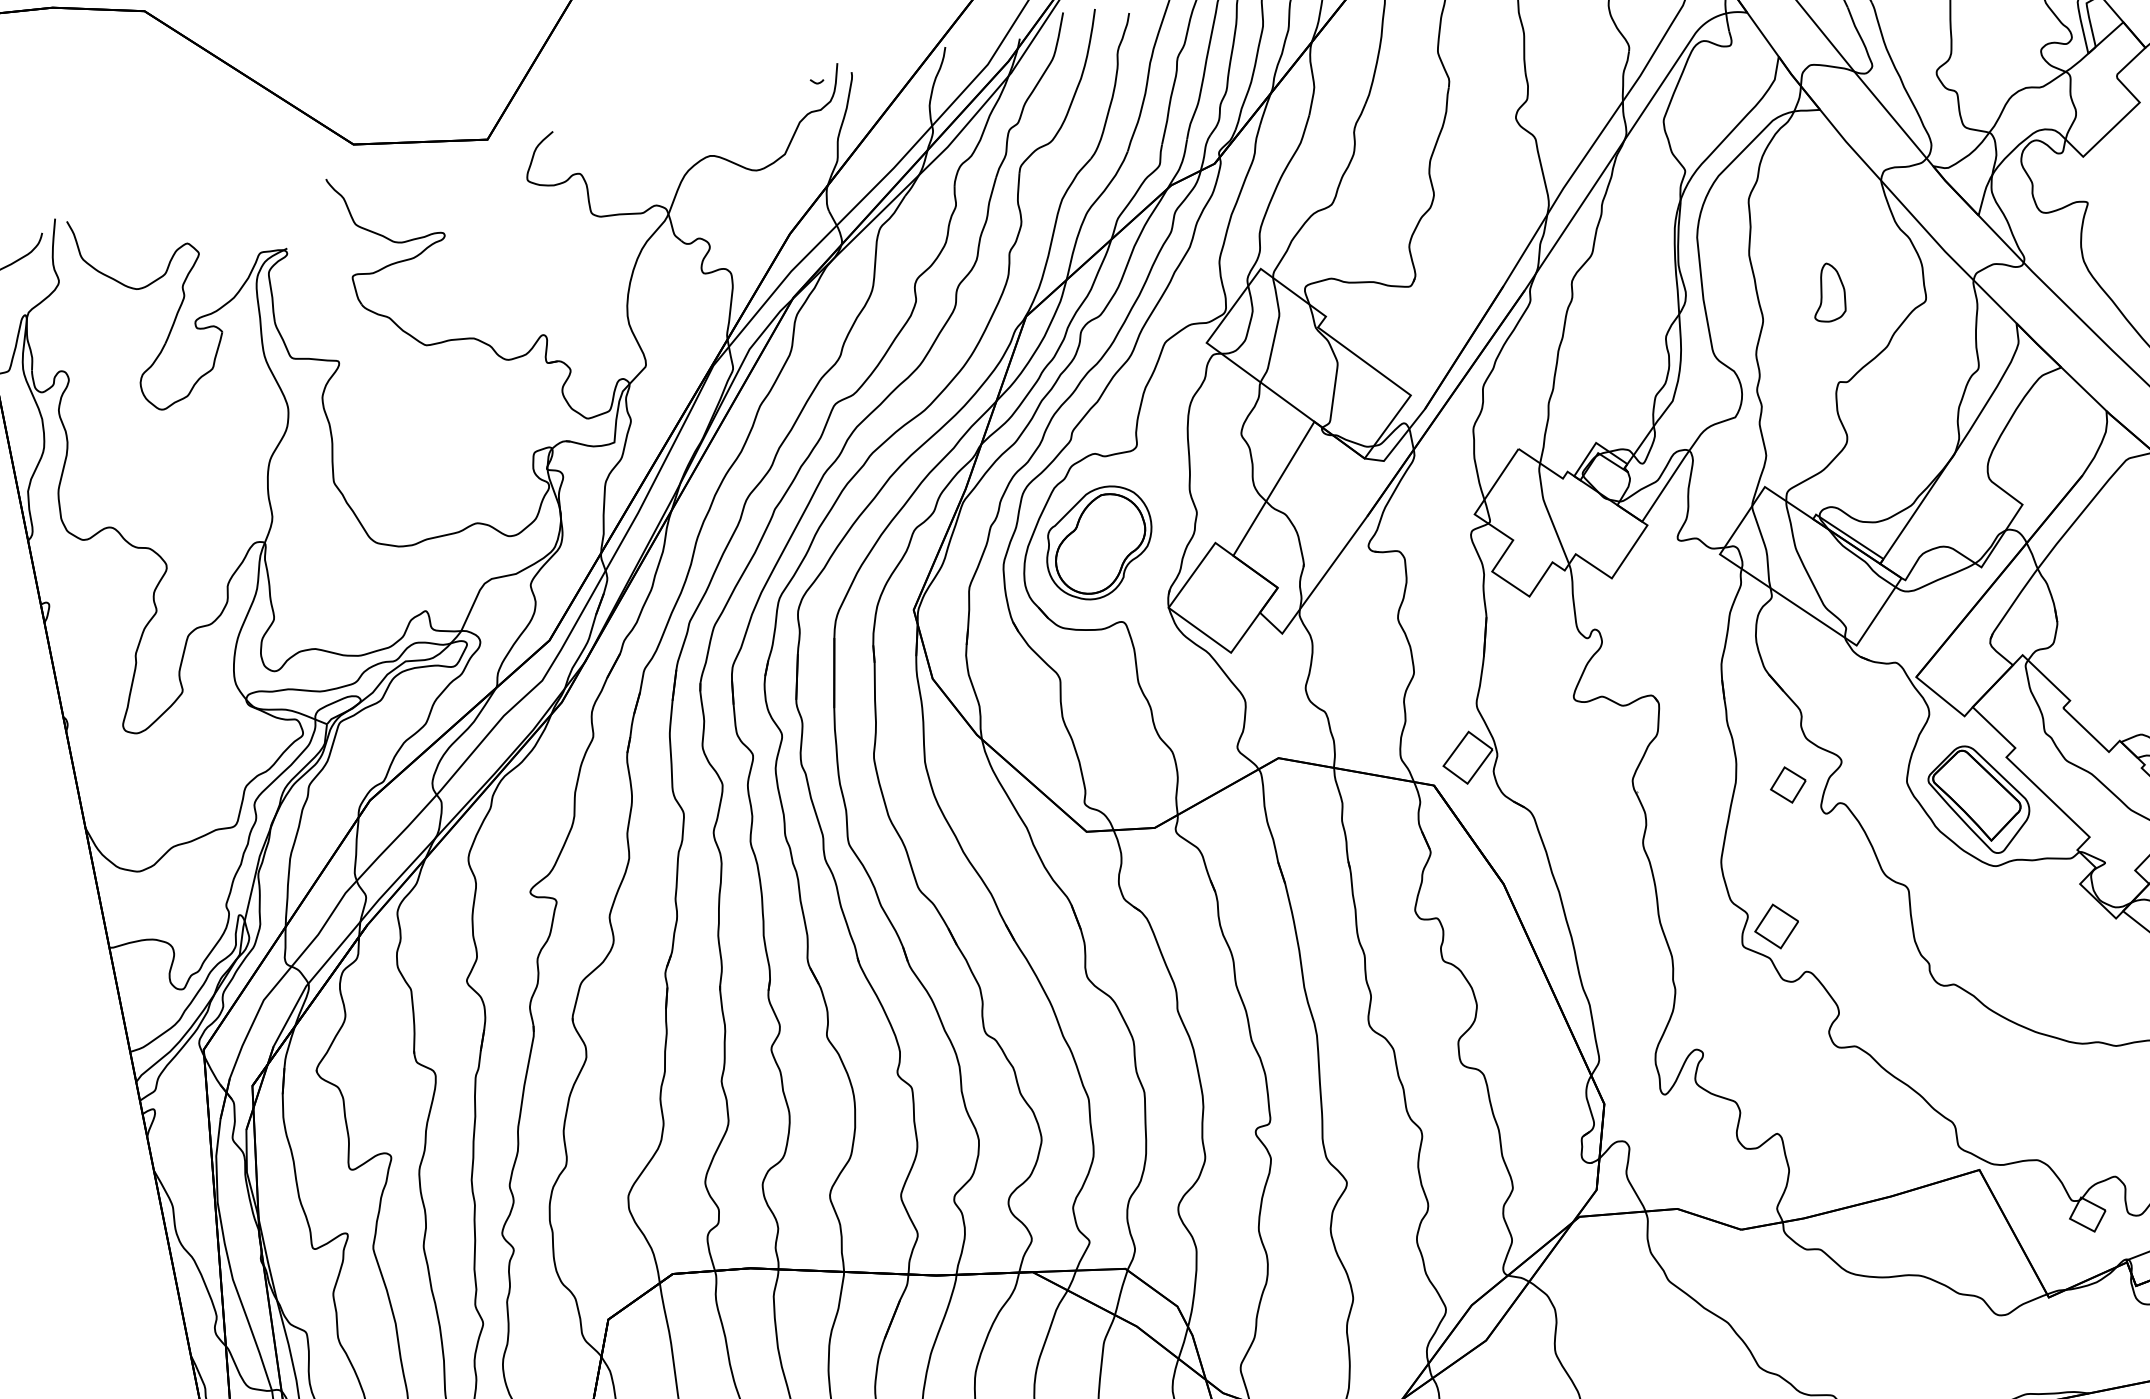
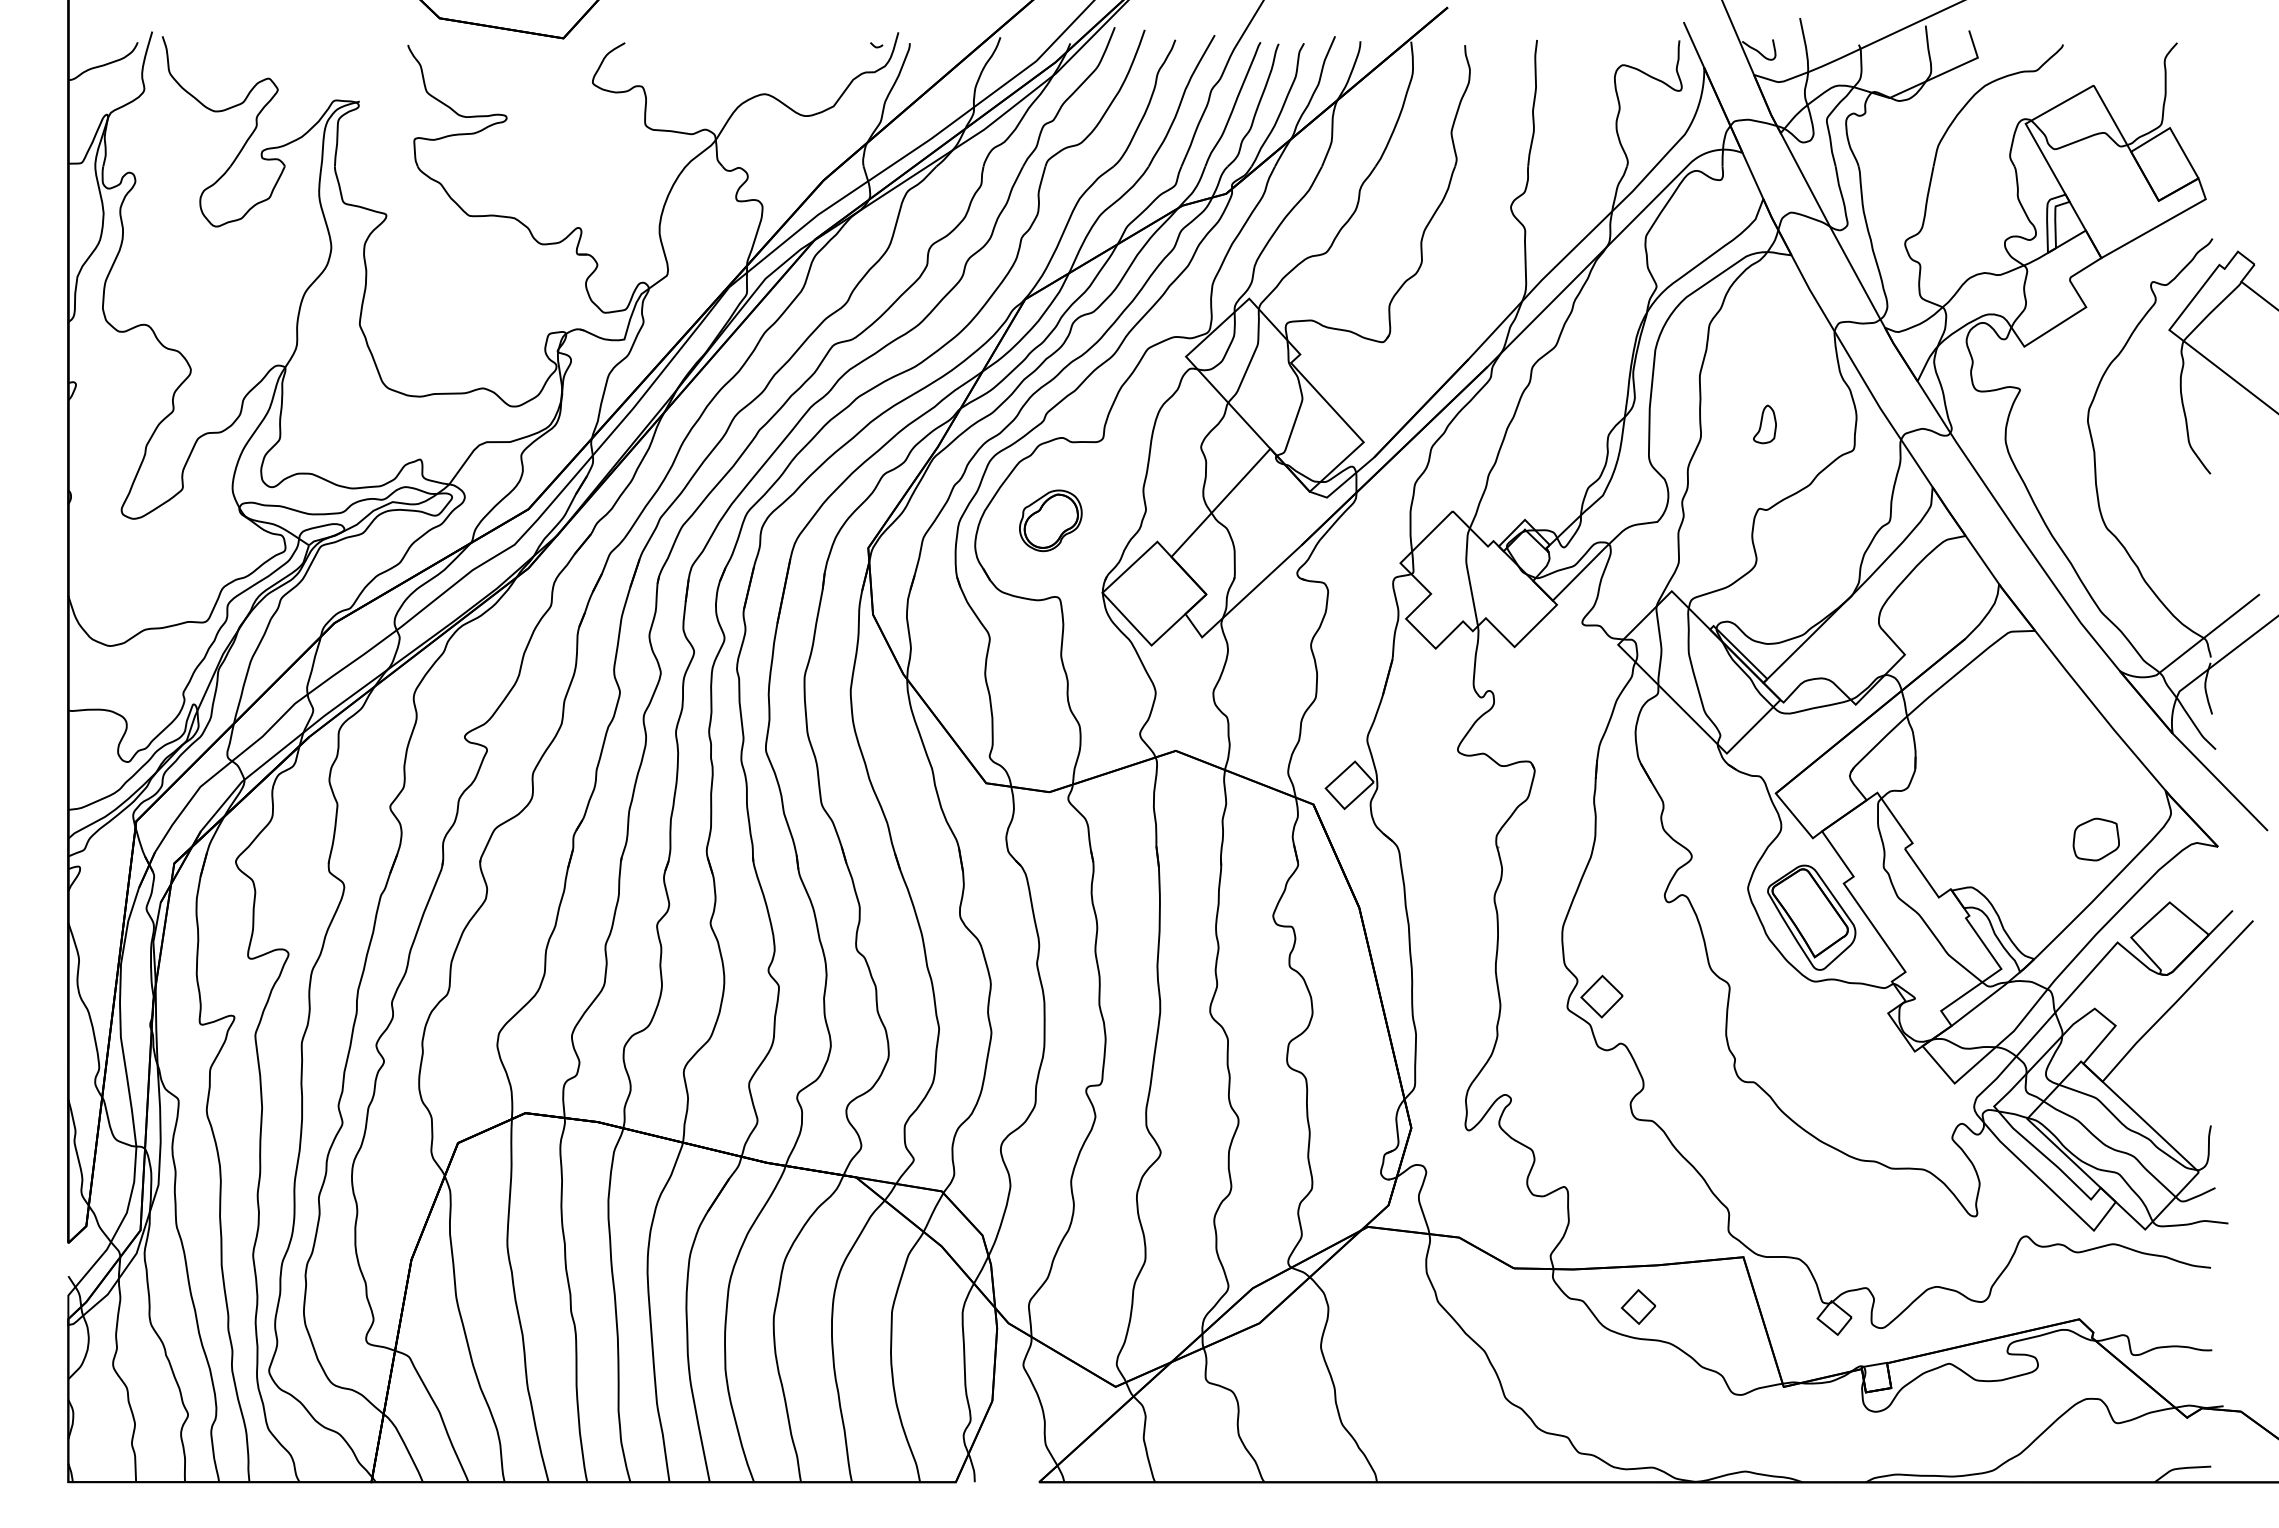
part: (1827, 292) -> (1764, 424), size x0.7
part: (1098, 542) -> (1050, 520), size x0.6
part: (1787, 784) -> (1637, 1306), moved

